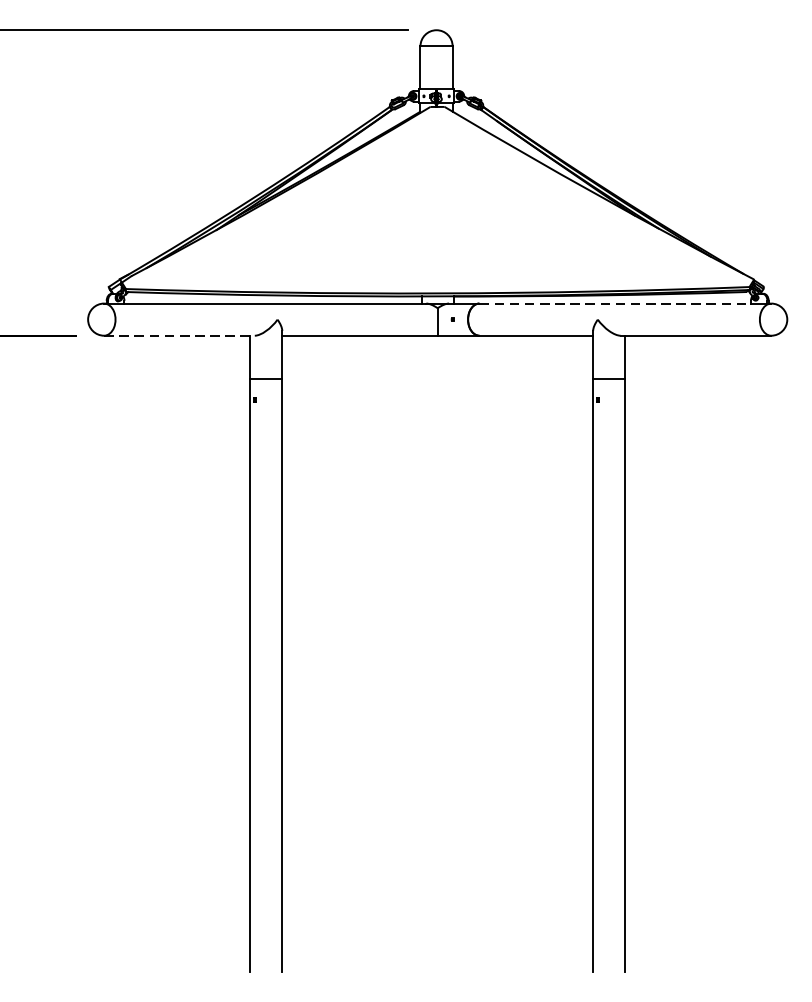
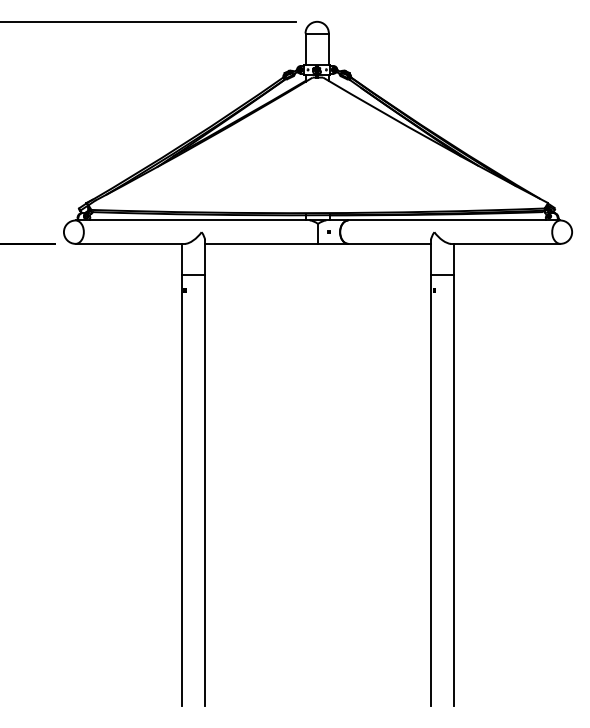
line: (615, 303) -> (447, 220), dashed -> solid
line: (179, 335) -> (130, 243), dashed -> solid

